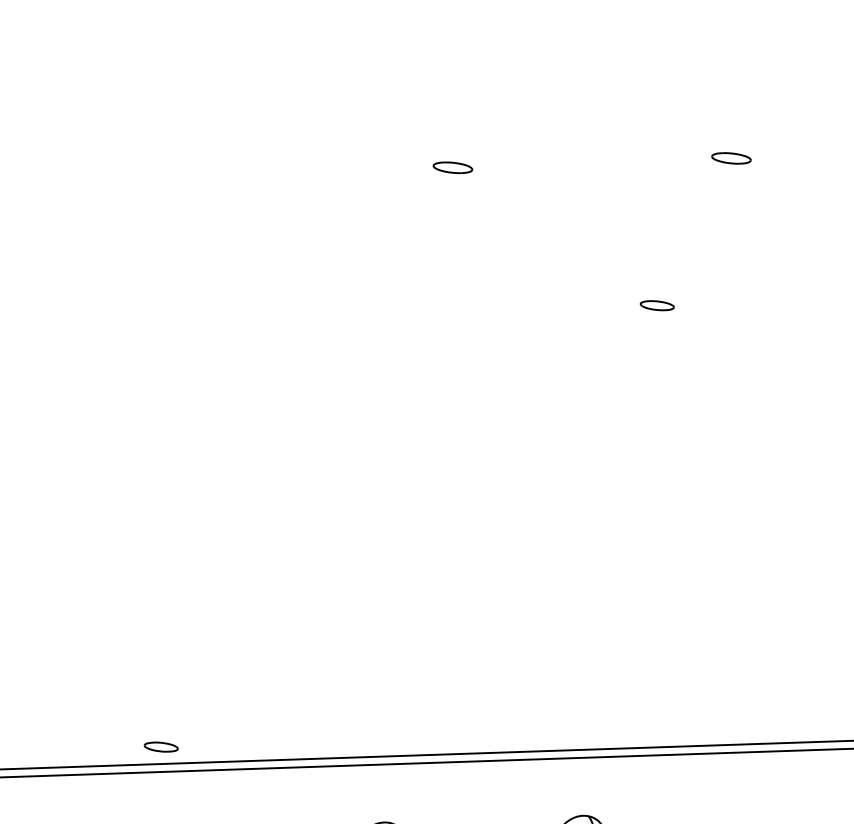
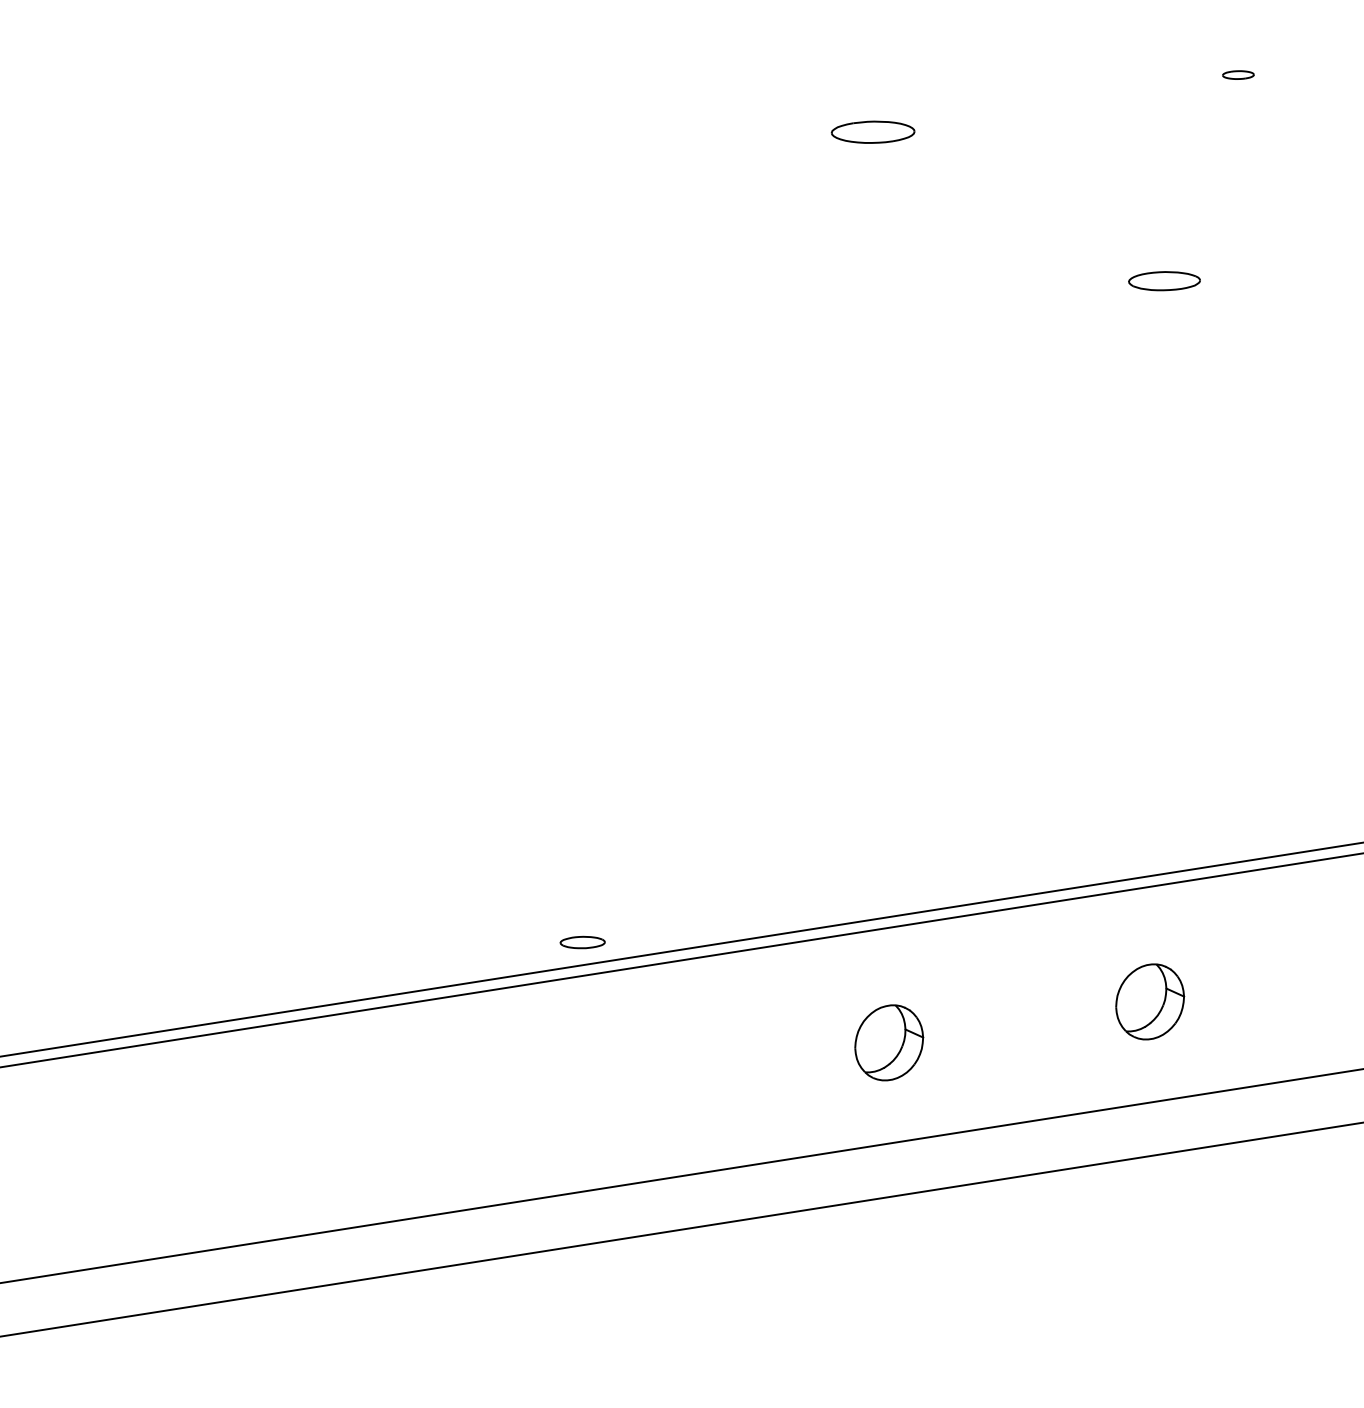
part: (731, 157) -> (1238, 74), size x0.6
part: (452, 167) -> (872, 132), size x1.6
part: (657, 305) -> (1164, 280), size x1.6

